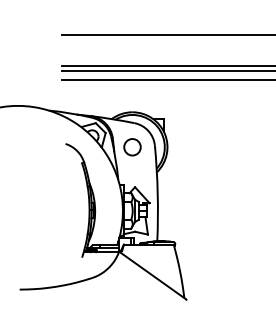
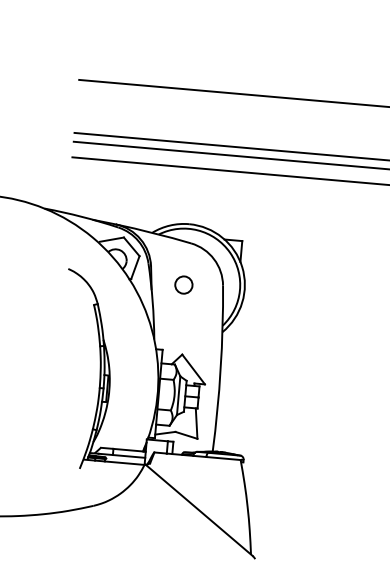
circle: (132, 147) -> (183, 285), size x0.6

